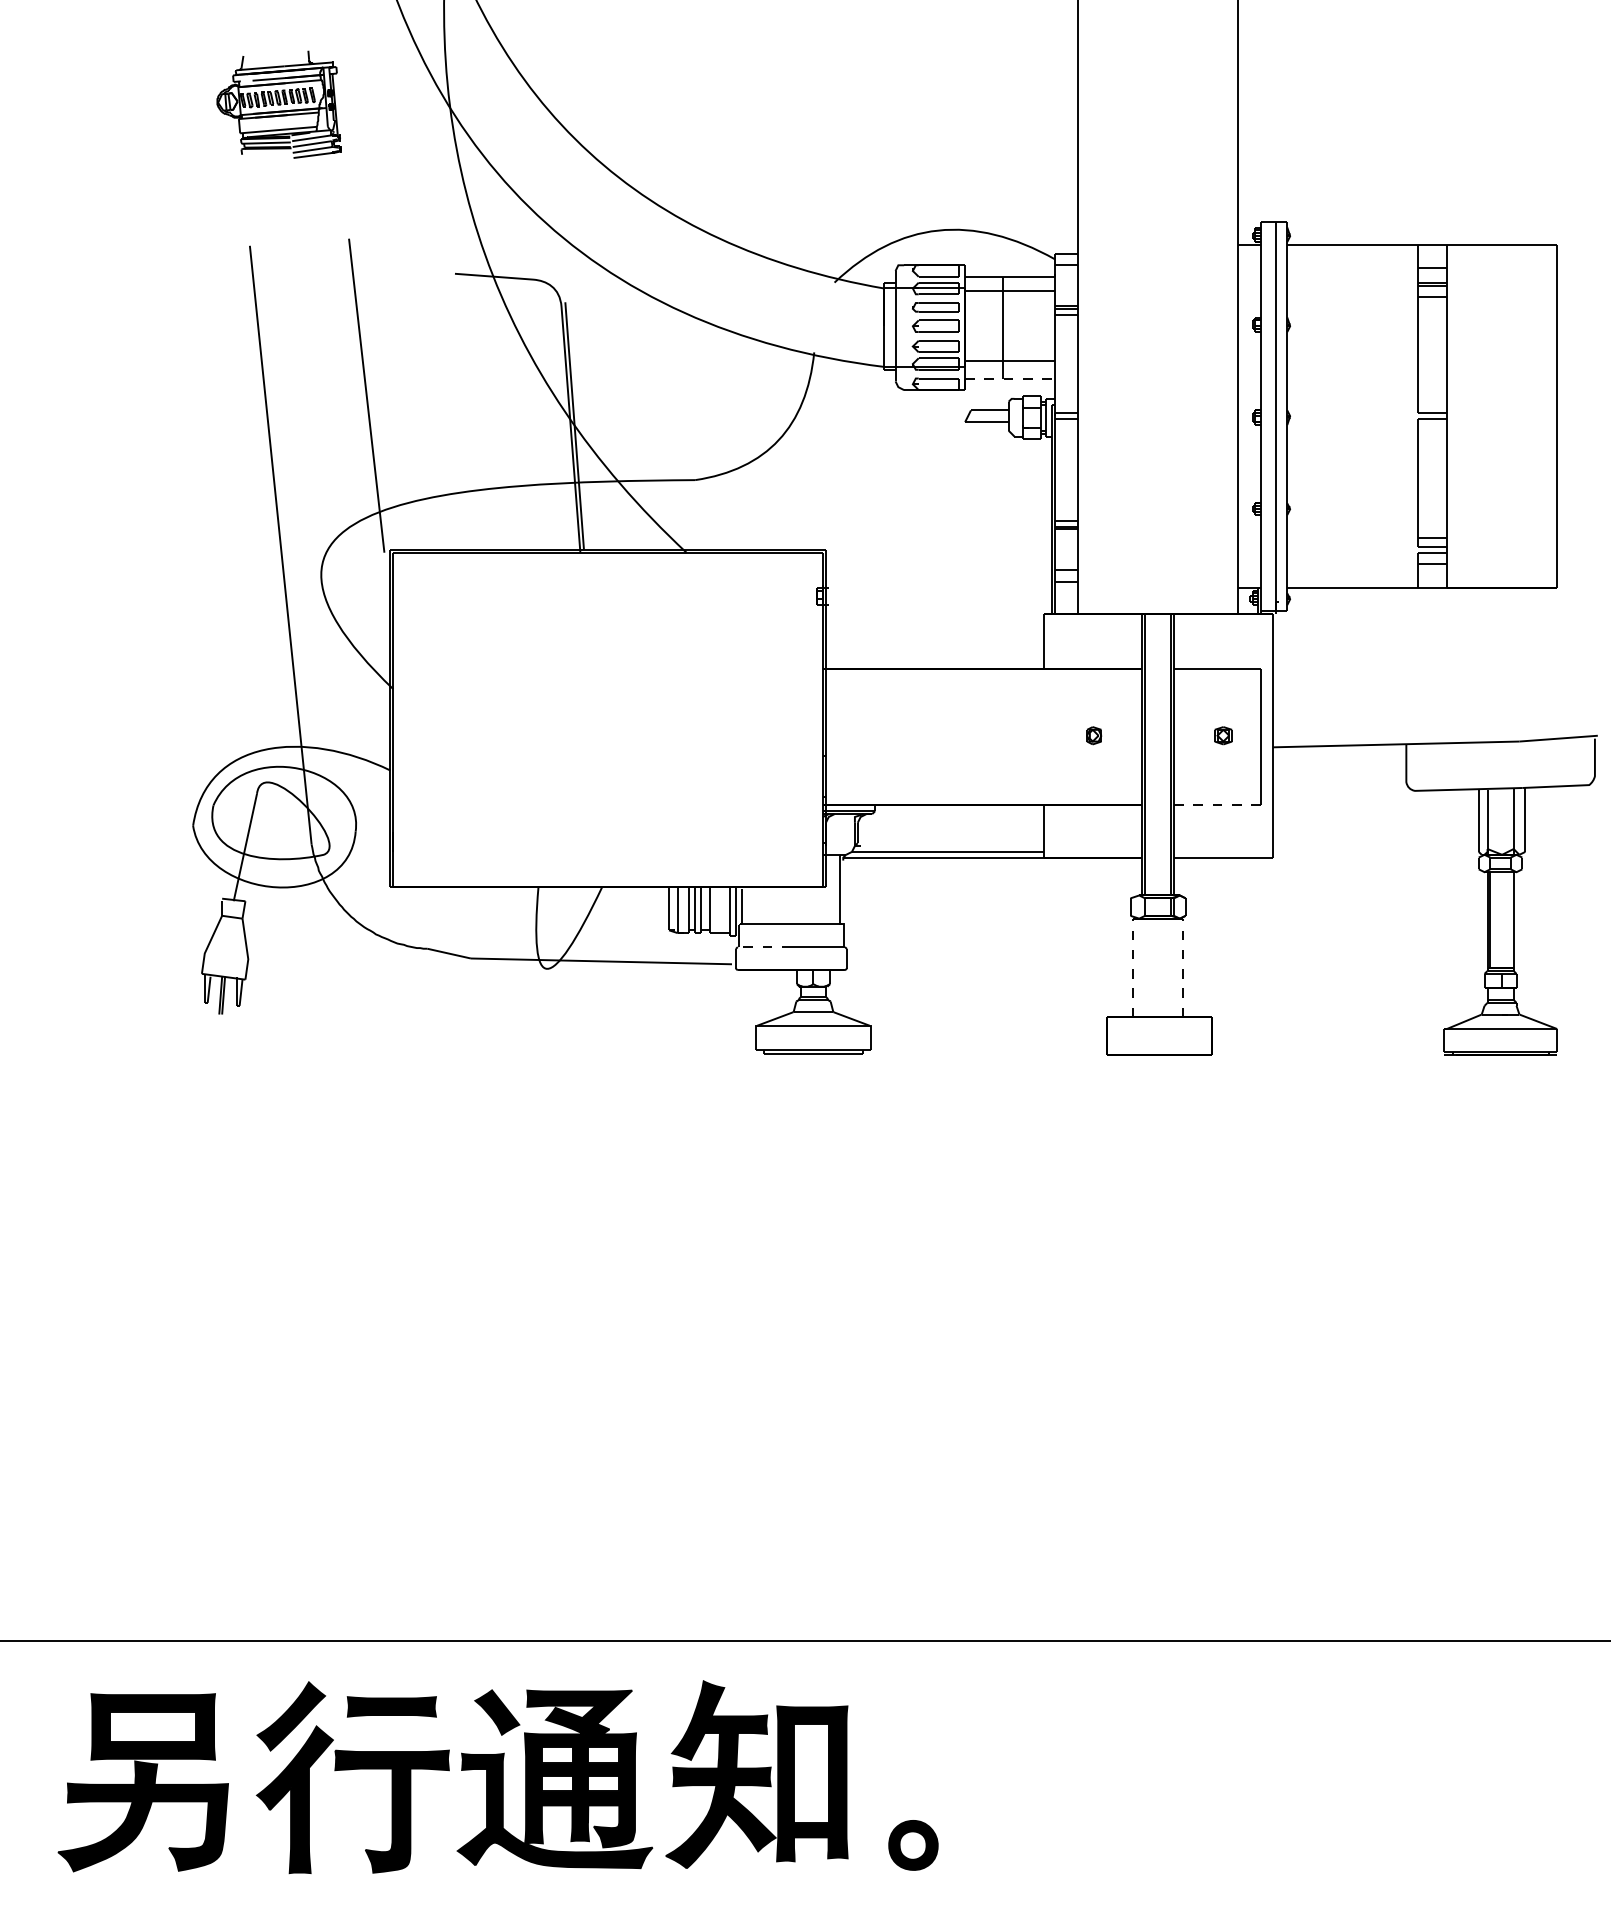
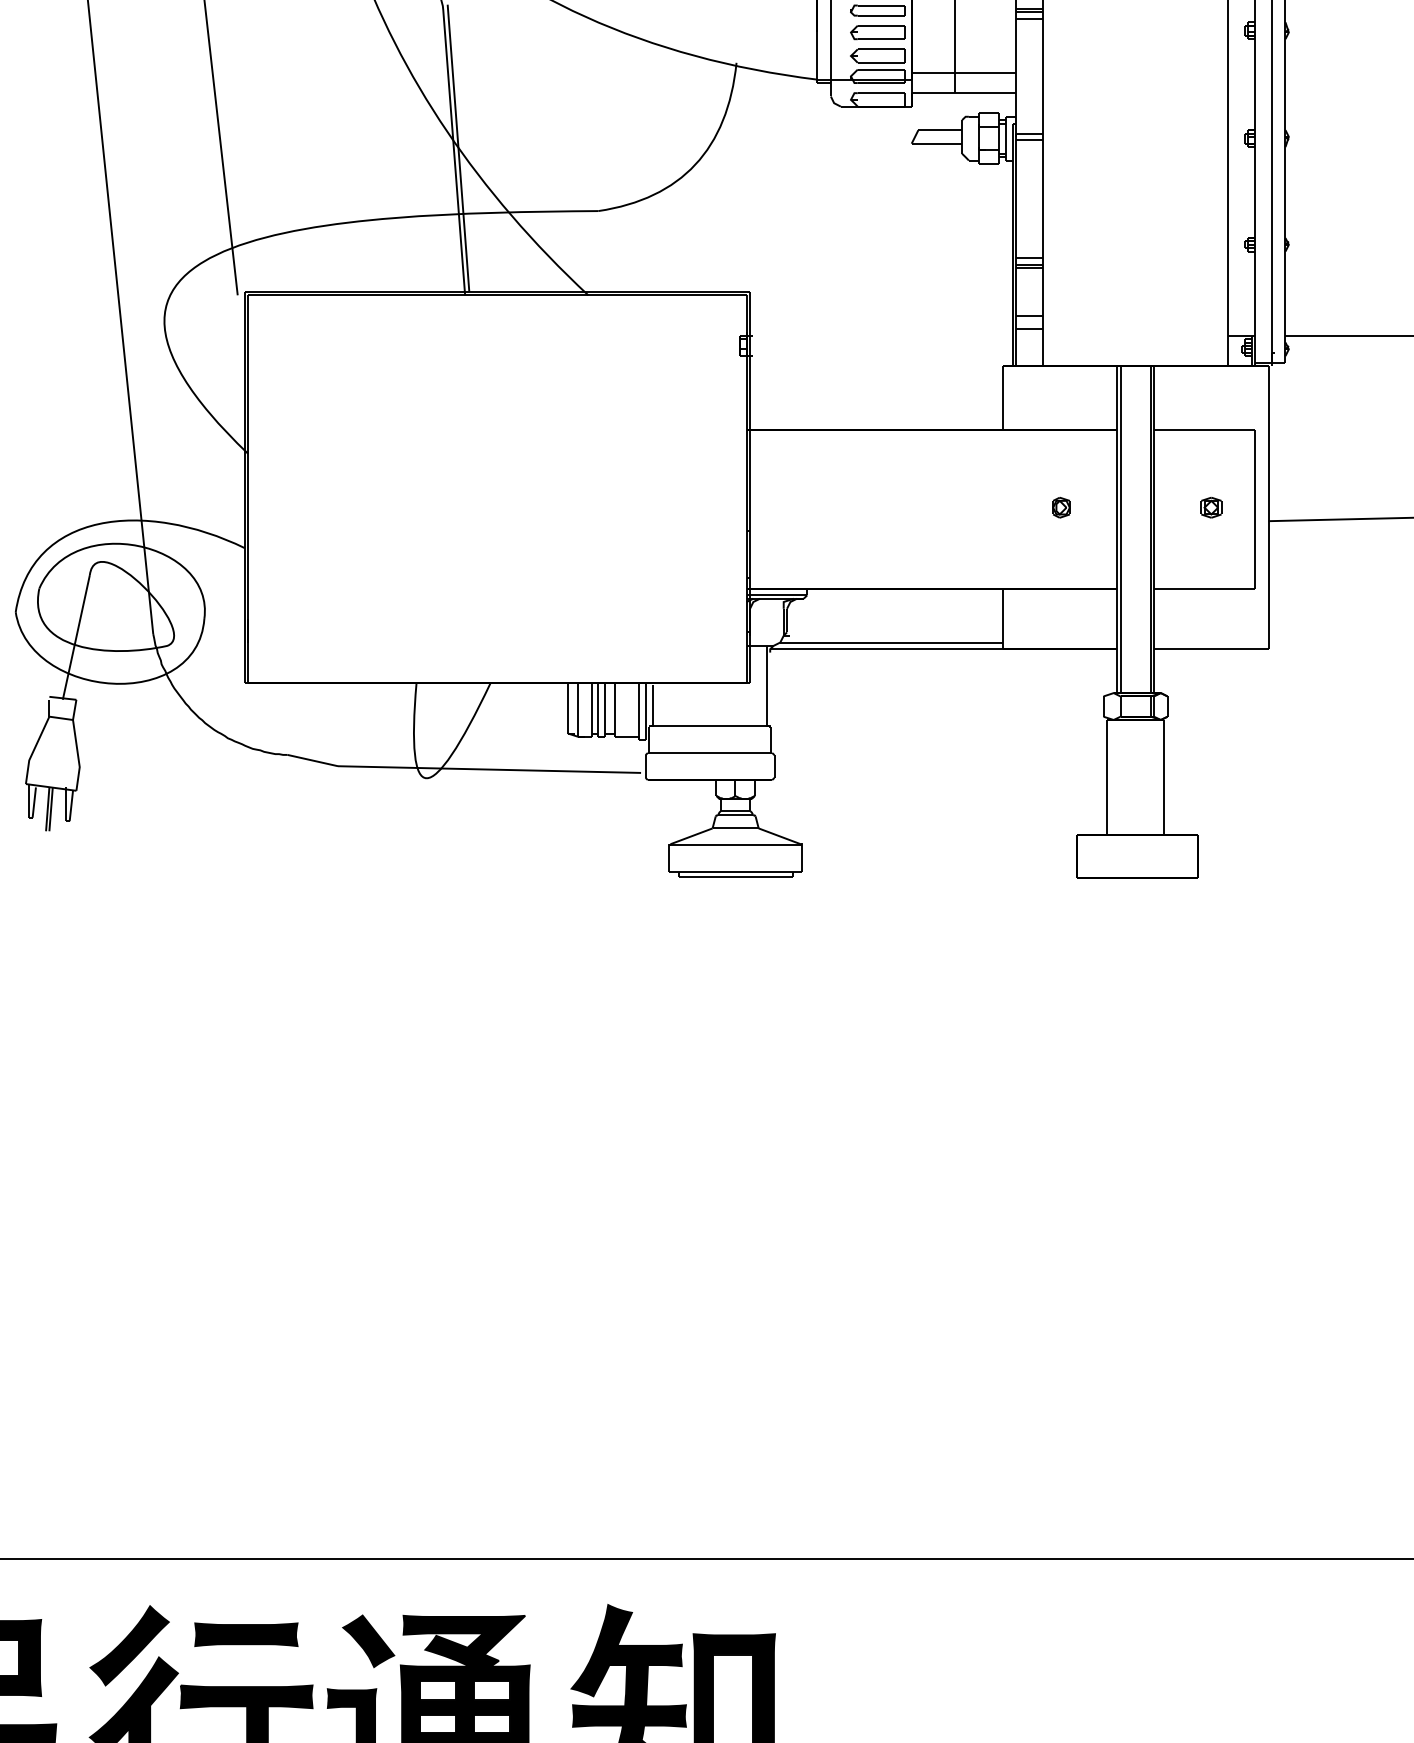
line: (1010, 378) -> (964, 93), dashed -> solid
line: (1217, 805) -> (1204, 588), dashed -> solid
line: (764, 947) -> (678, 753), dashed -> solid
line: (1133, 967) -> (1107, 776), dashed -> solid
line: (1182, 967) -> (1163, 776), dashed -> solid

